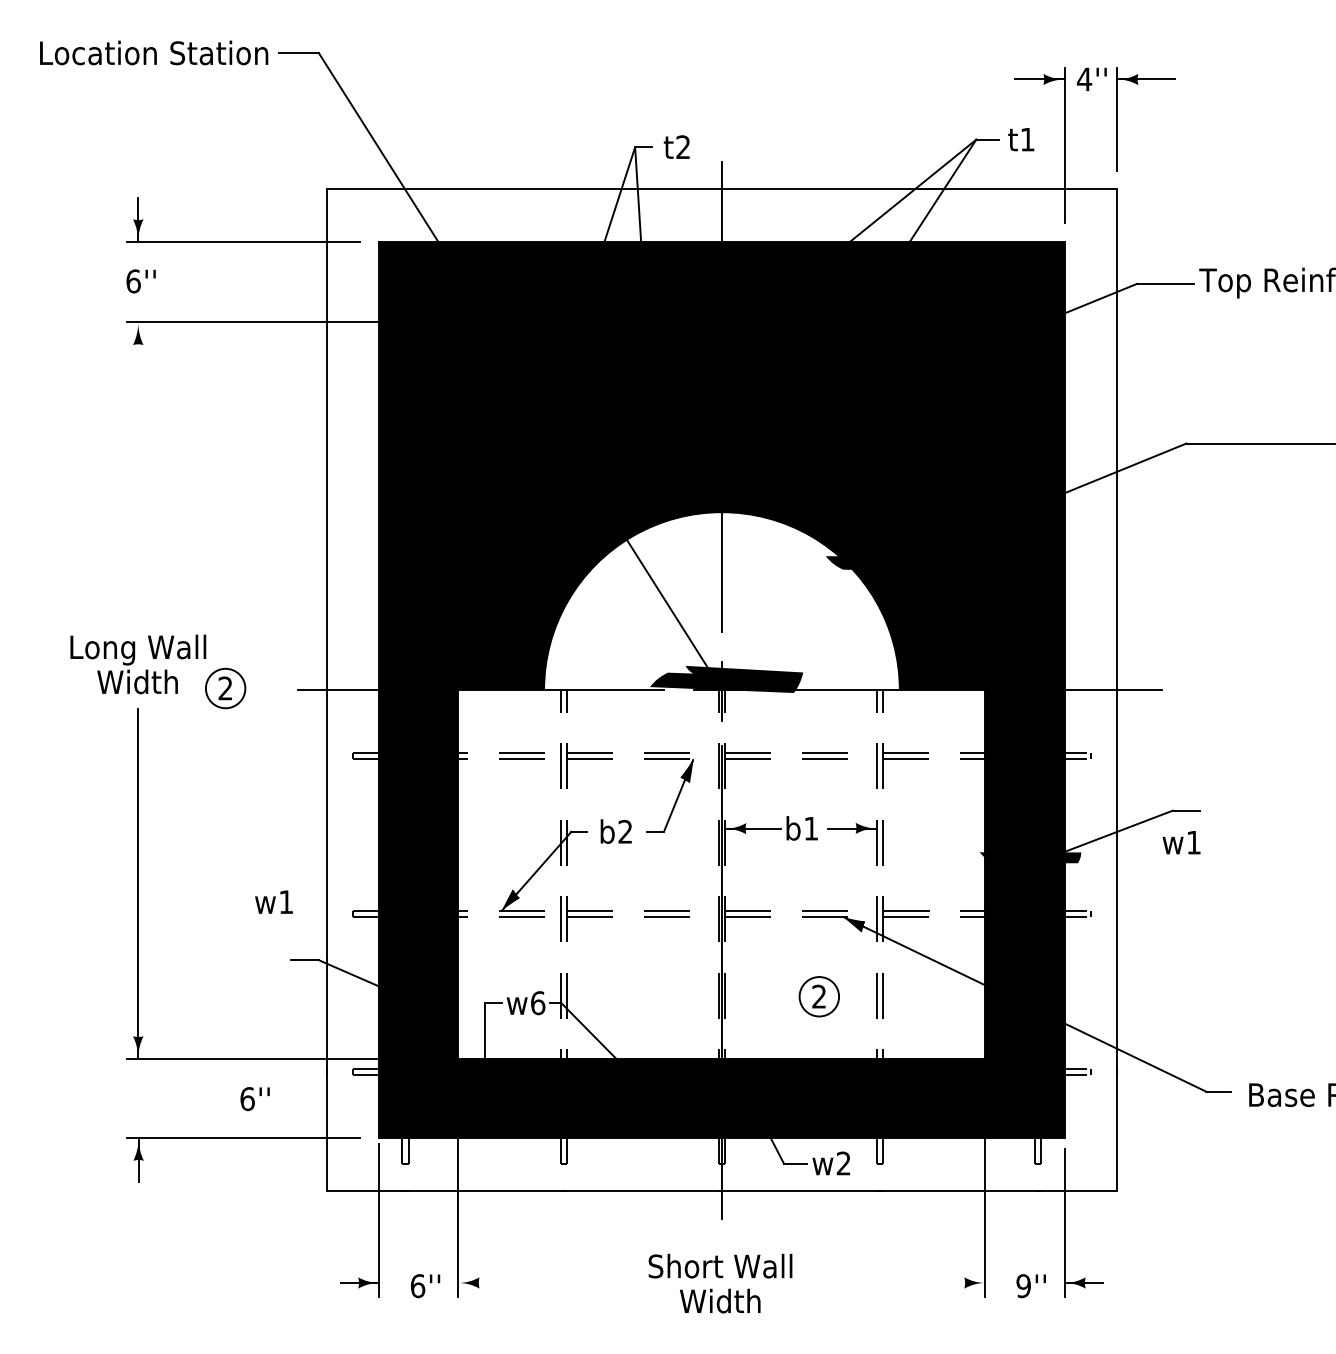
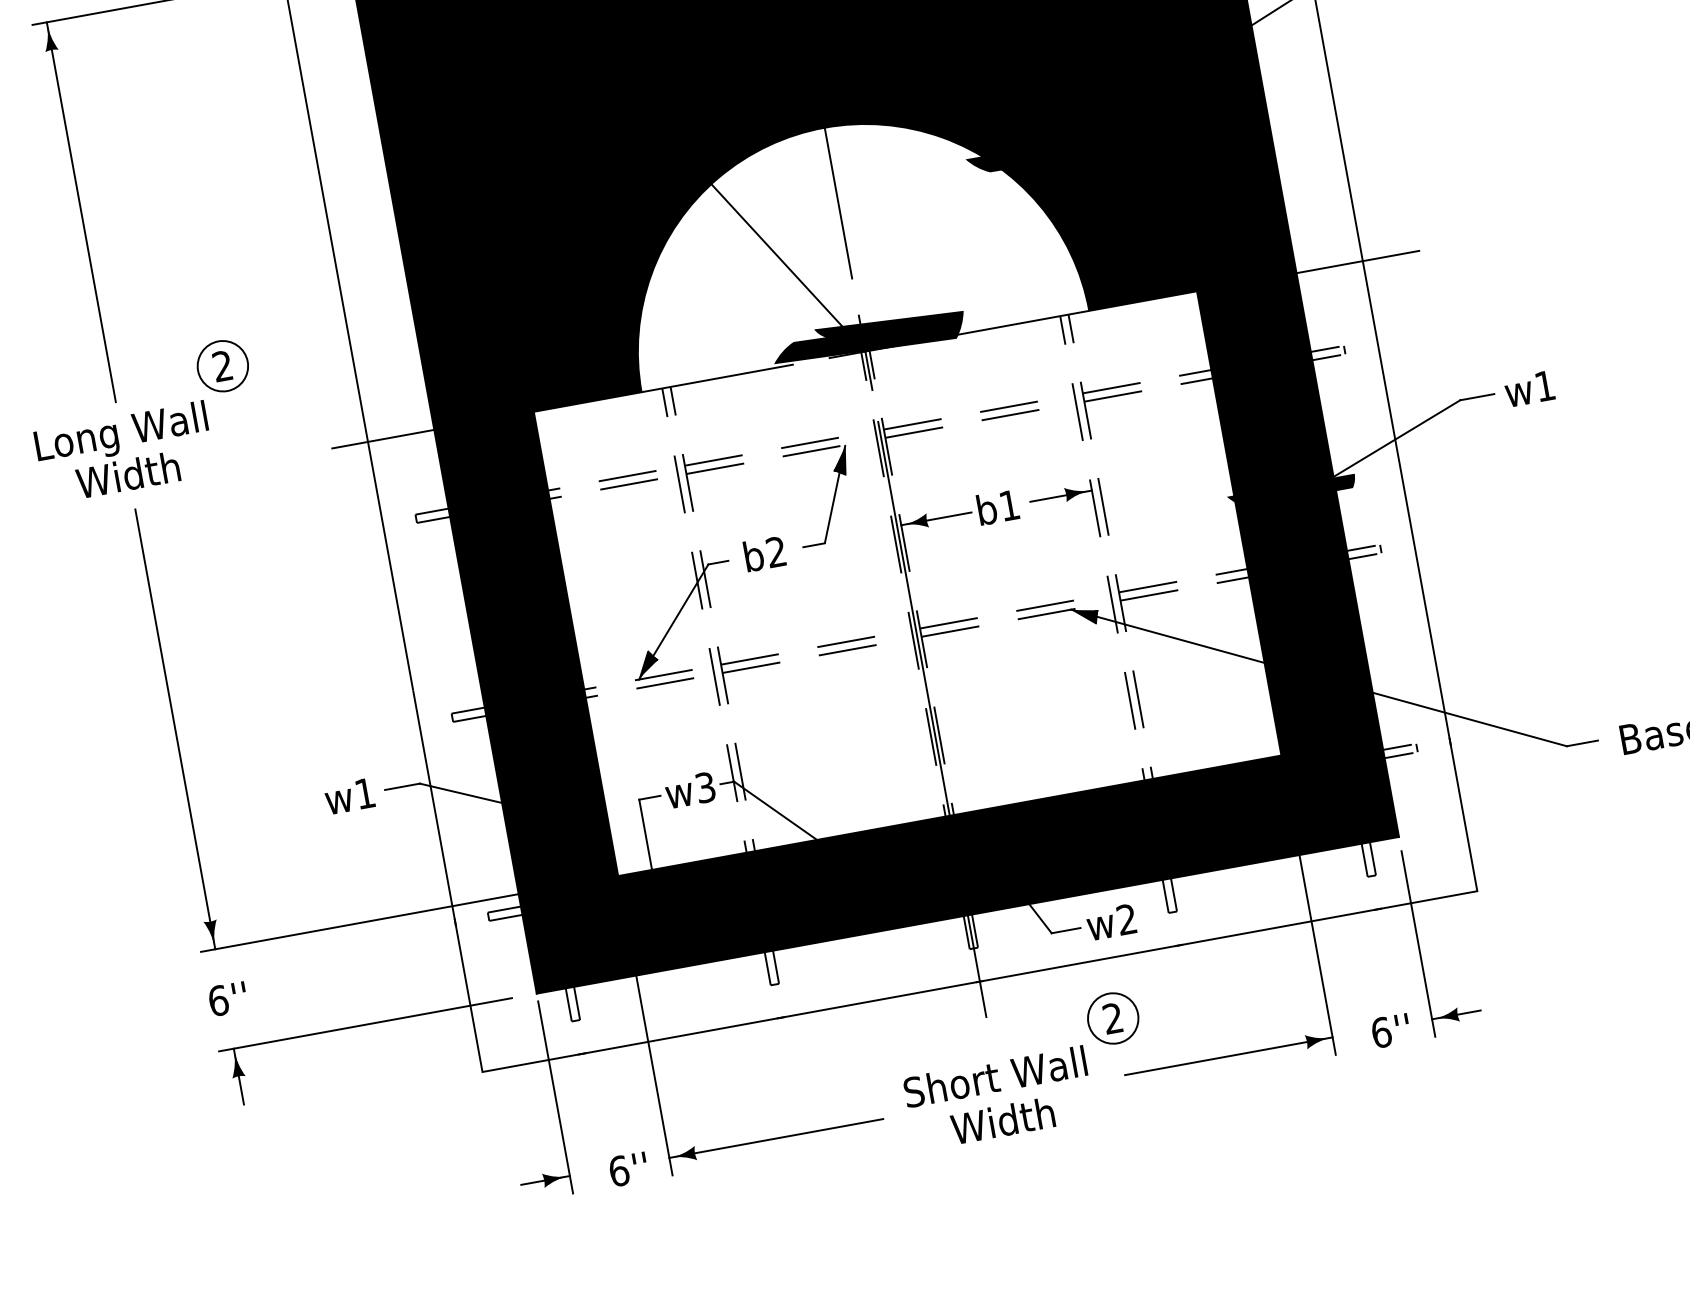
line: (138, 473) -> (81, 212), added
part: (225, 688) -> (222, 366), moved
text: (1181, 842) -> (1529, 388), moved
text: (273, 901) -> (348, 795), moved
part: (818, 996) -> (1112, 1018), moved
text: (538, 1003) -> (706, 787), w6 -> w3
text: (254, 1099) -> (227, 999), moved
line: (543, 1282) -> (776, 1137), added
line: (902, 1282) -> (1228, 1055), added
text: (1023, 1286) -> (1381, 1033), 9'' -> 6''

